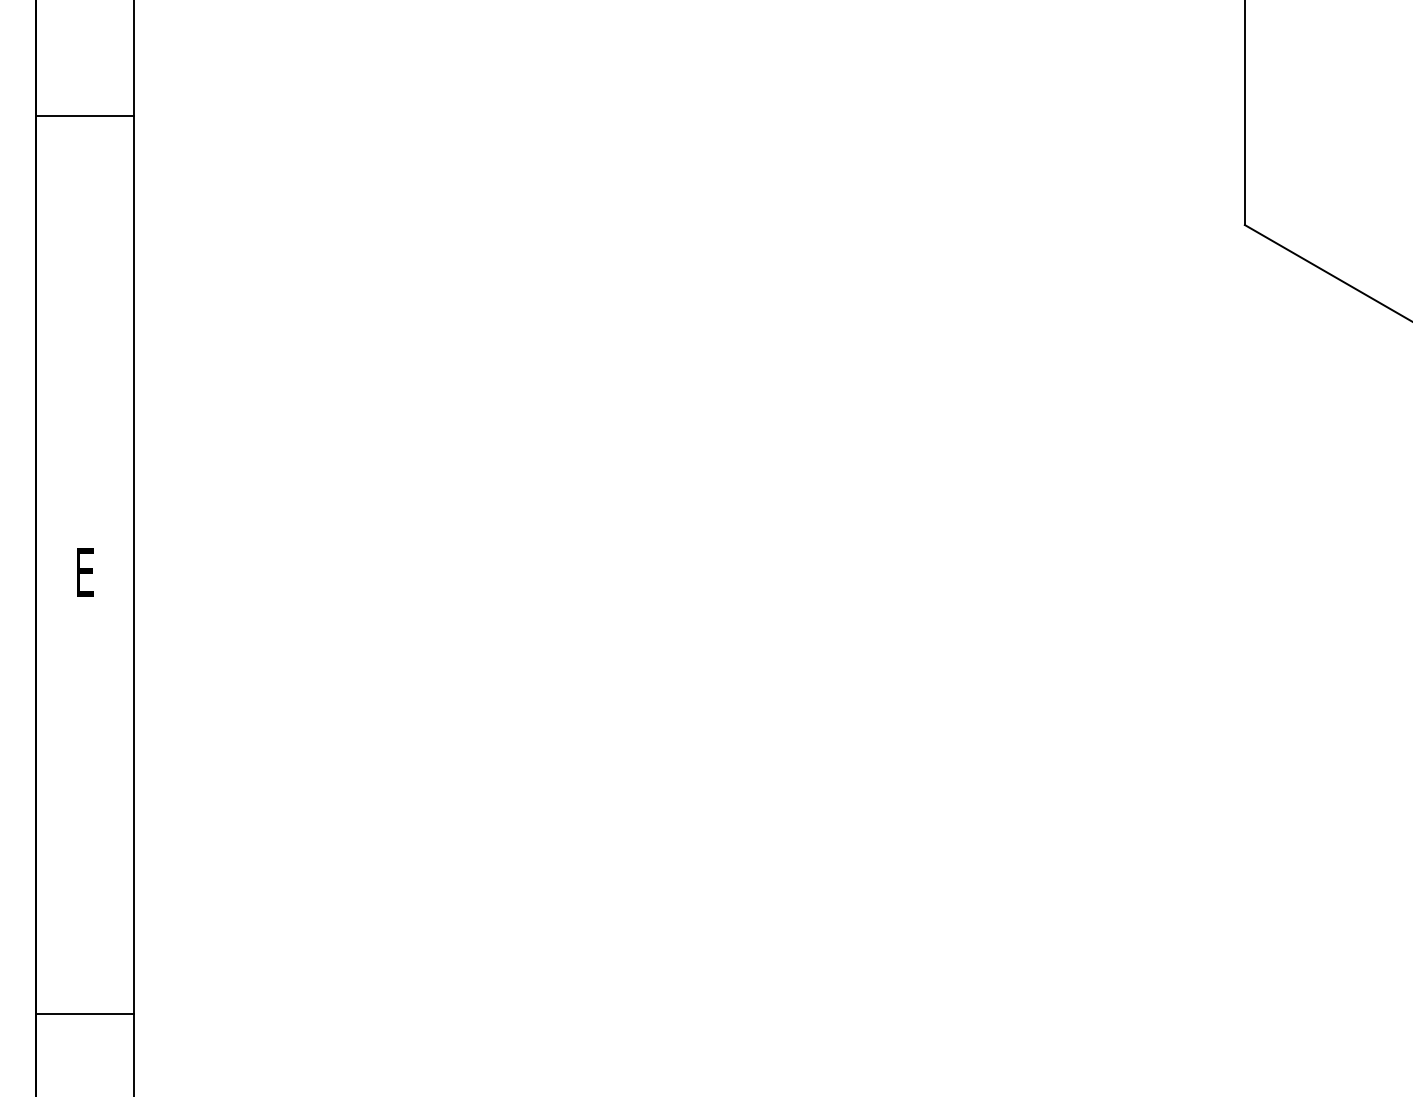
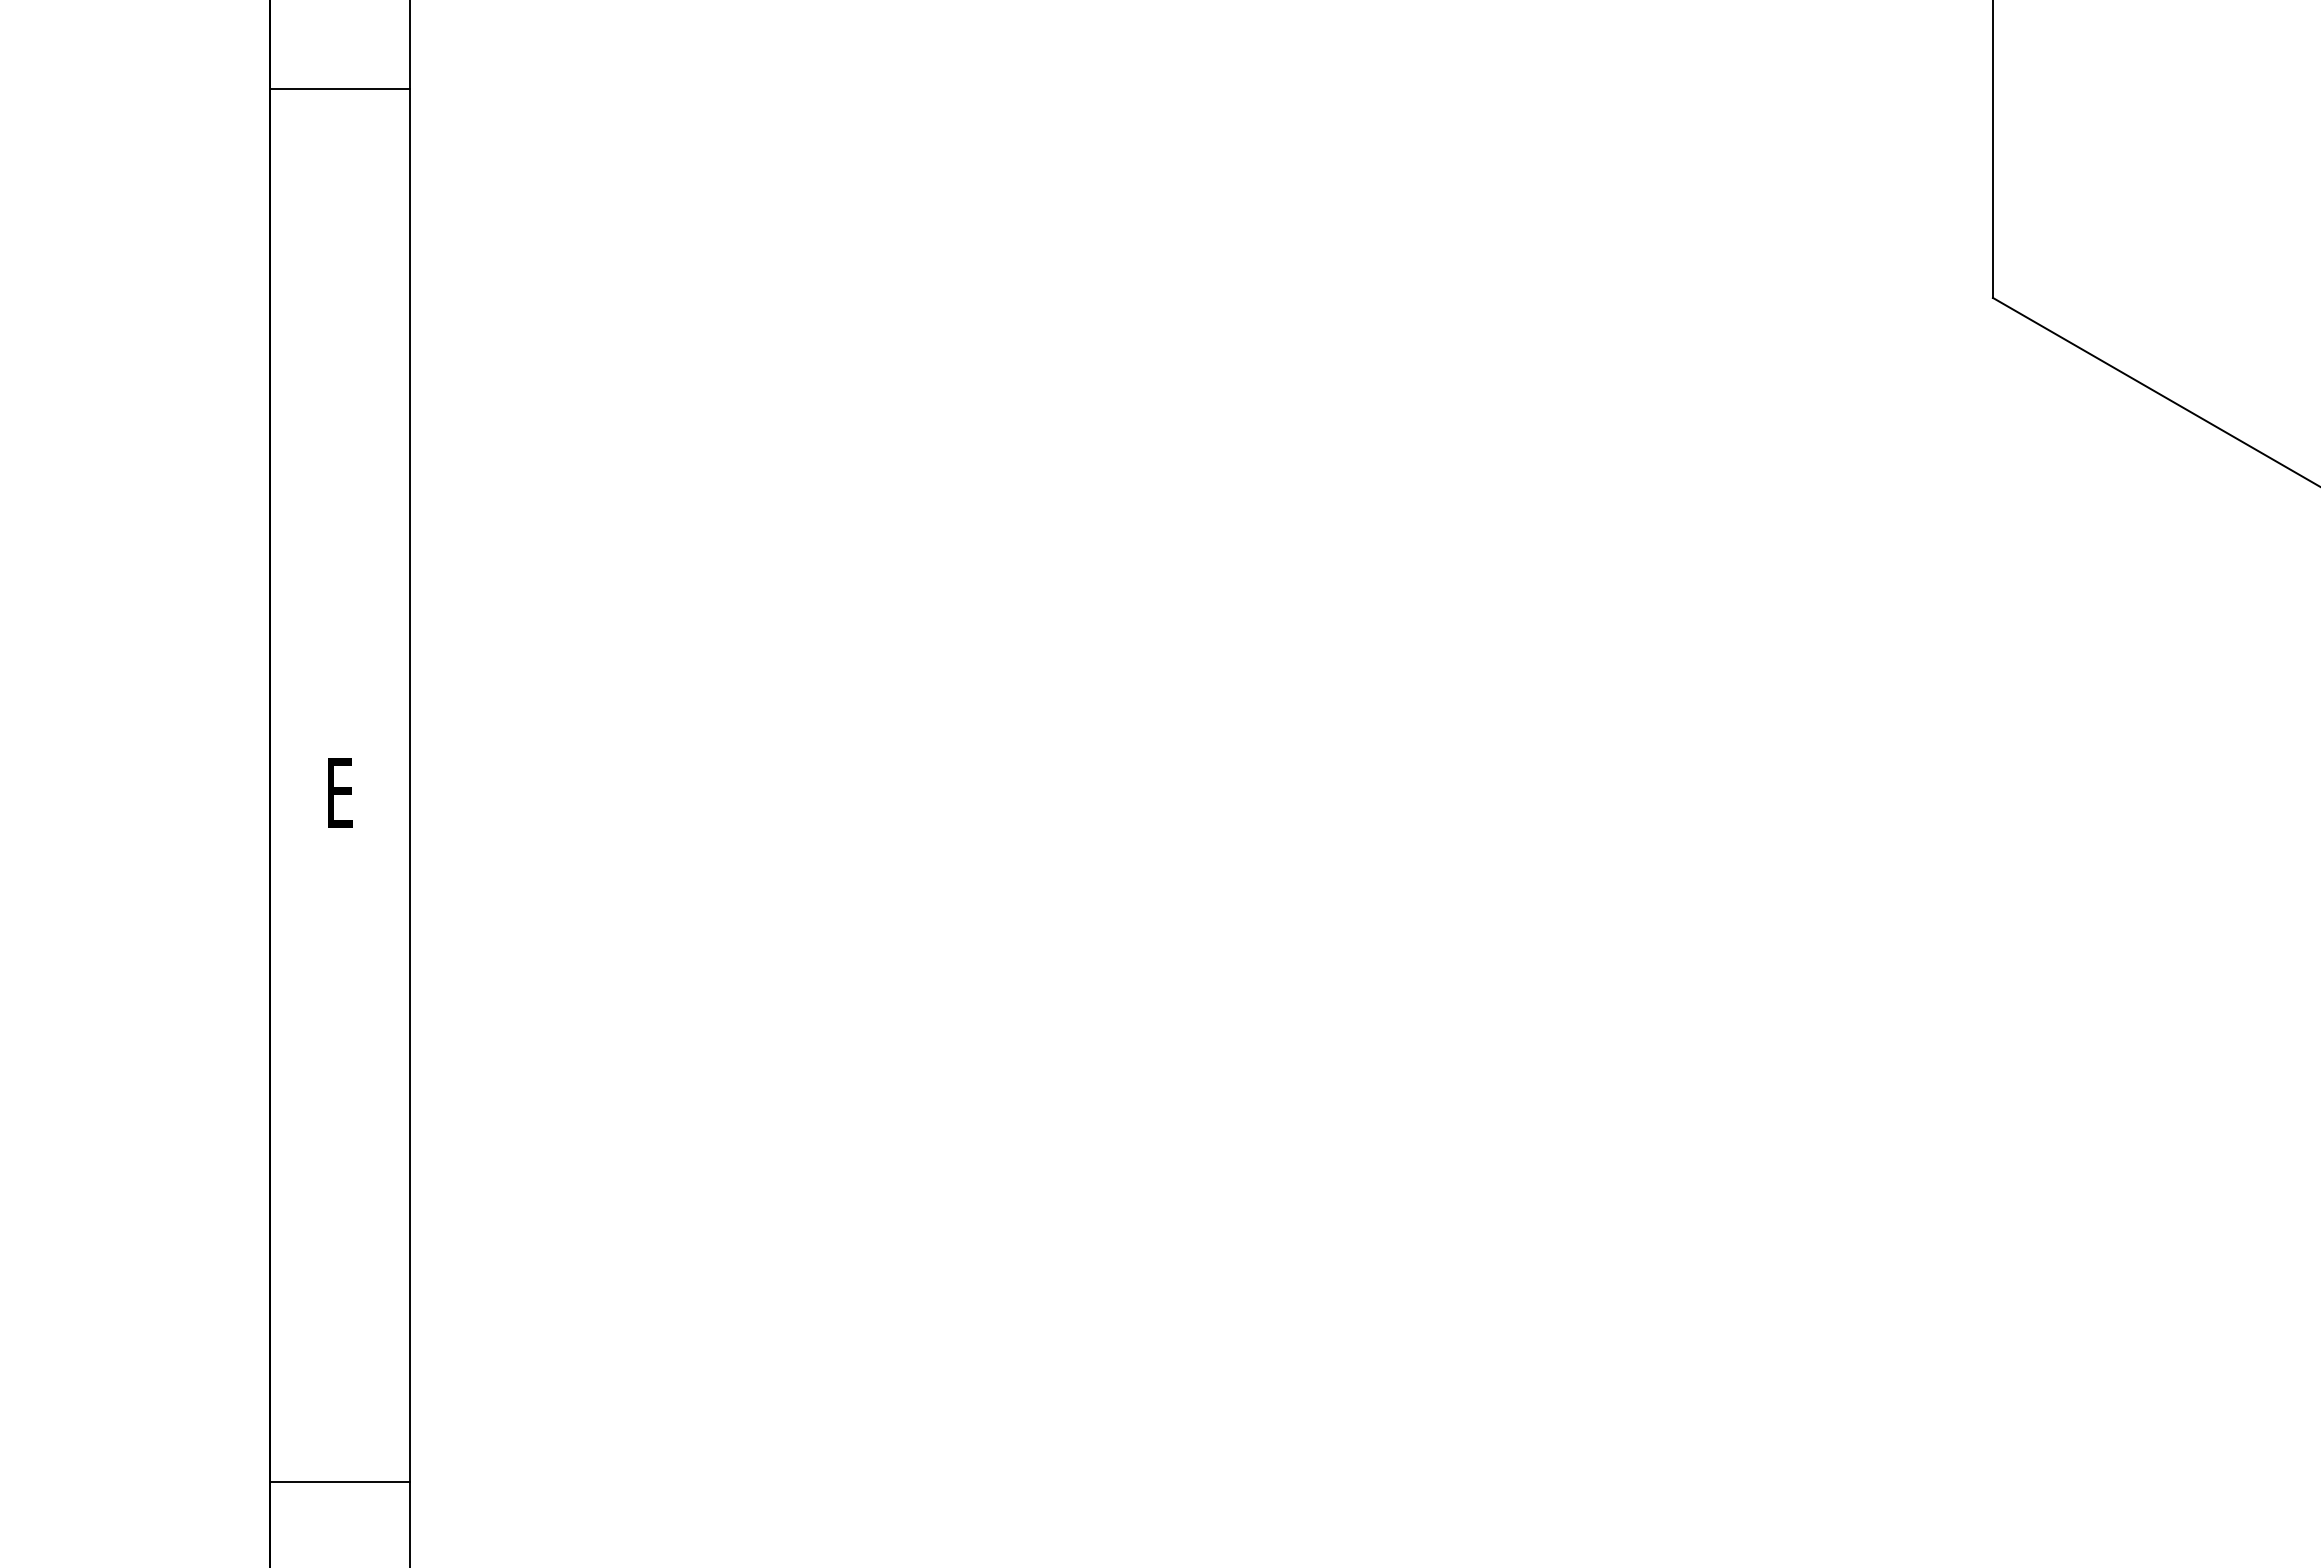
line: (84, 115) -> (339, 88), moved
line: (84, 1013) -> (339, 1481), moved

